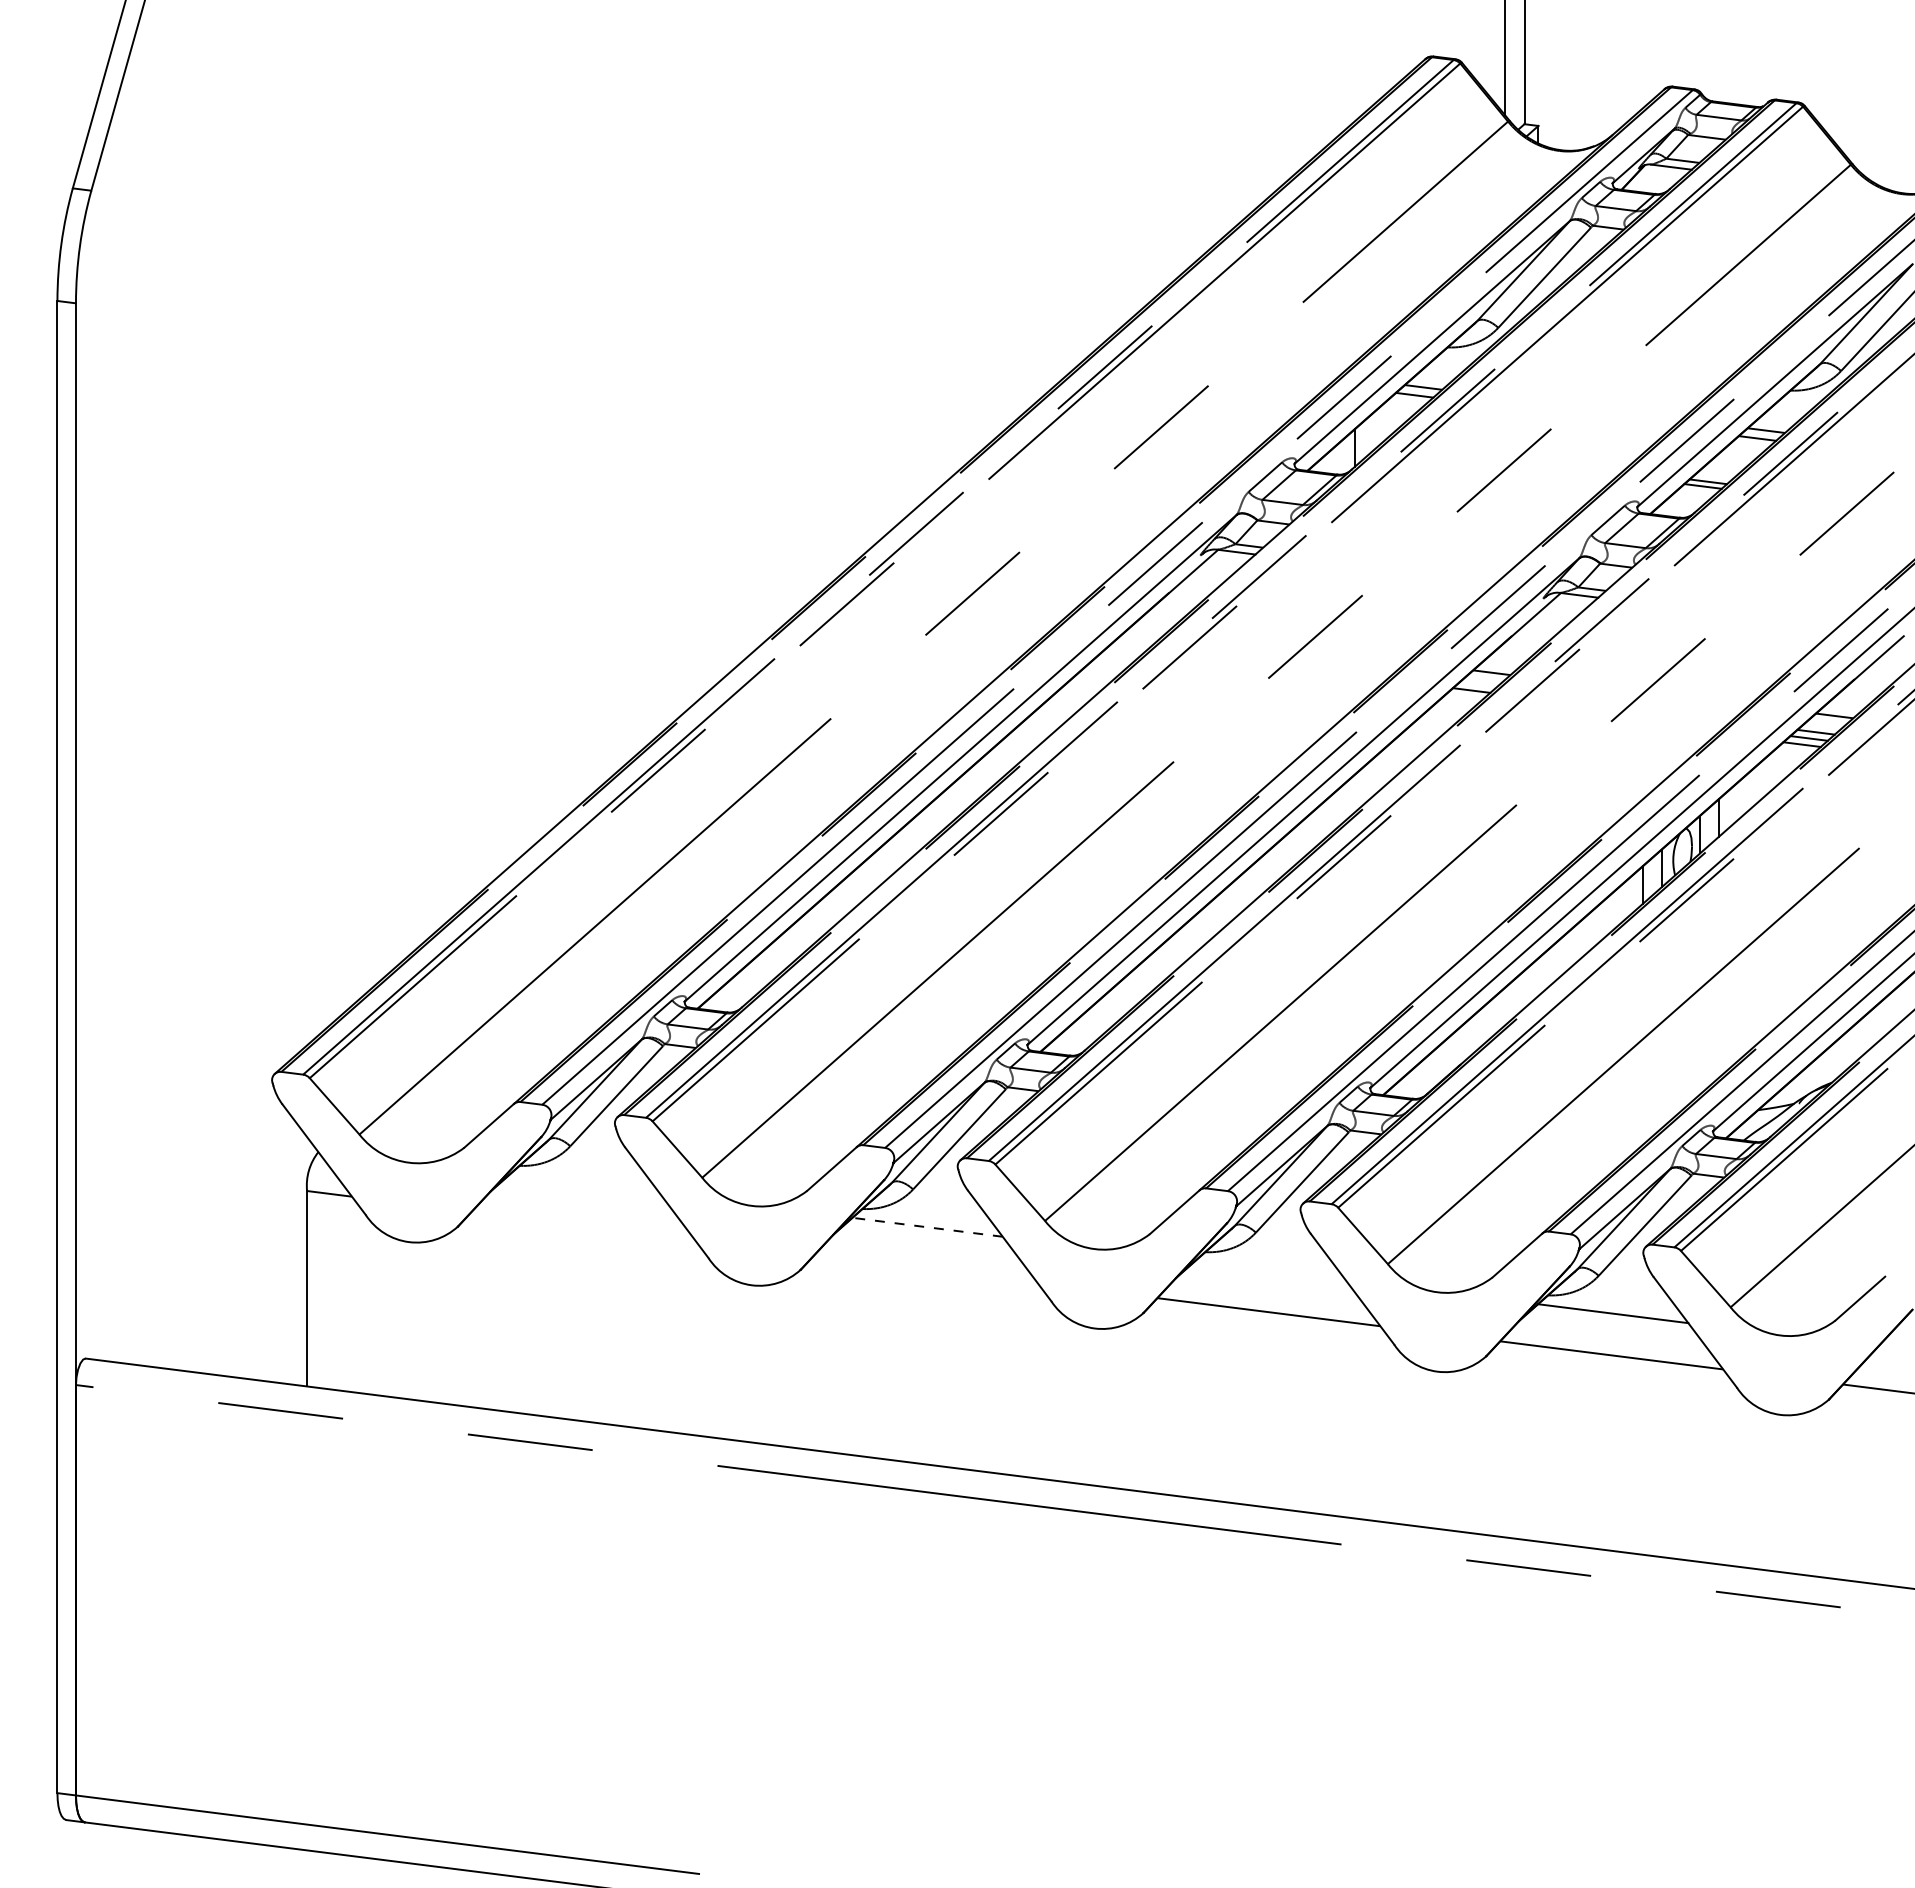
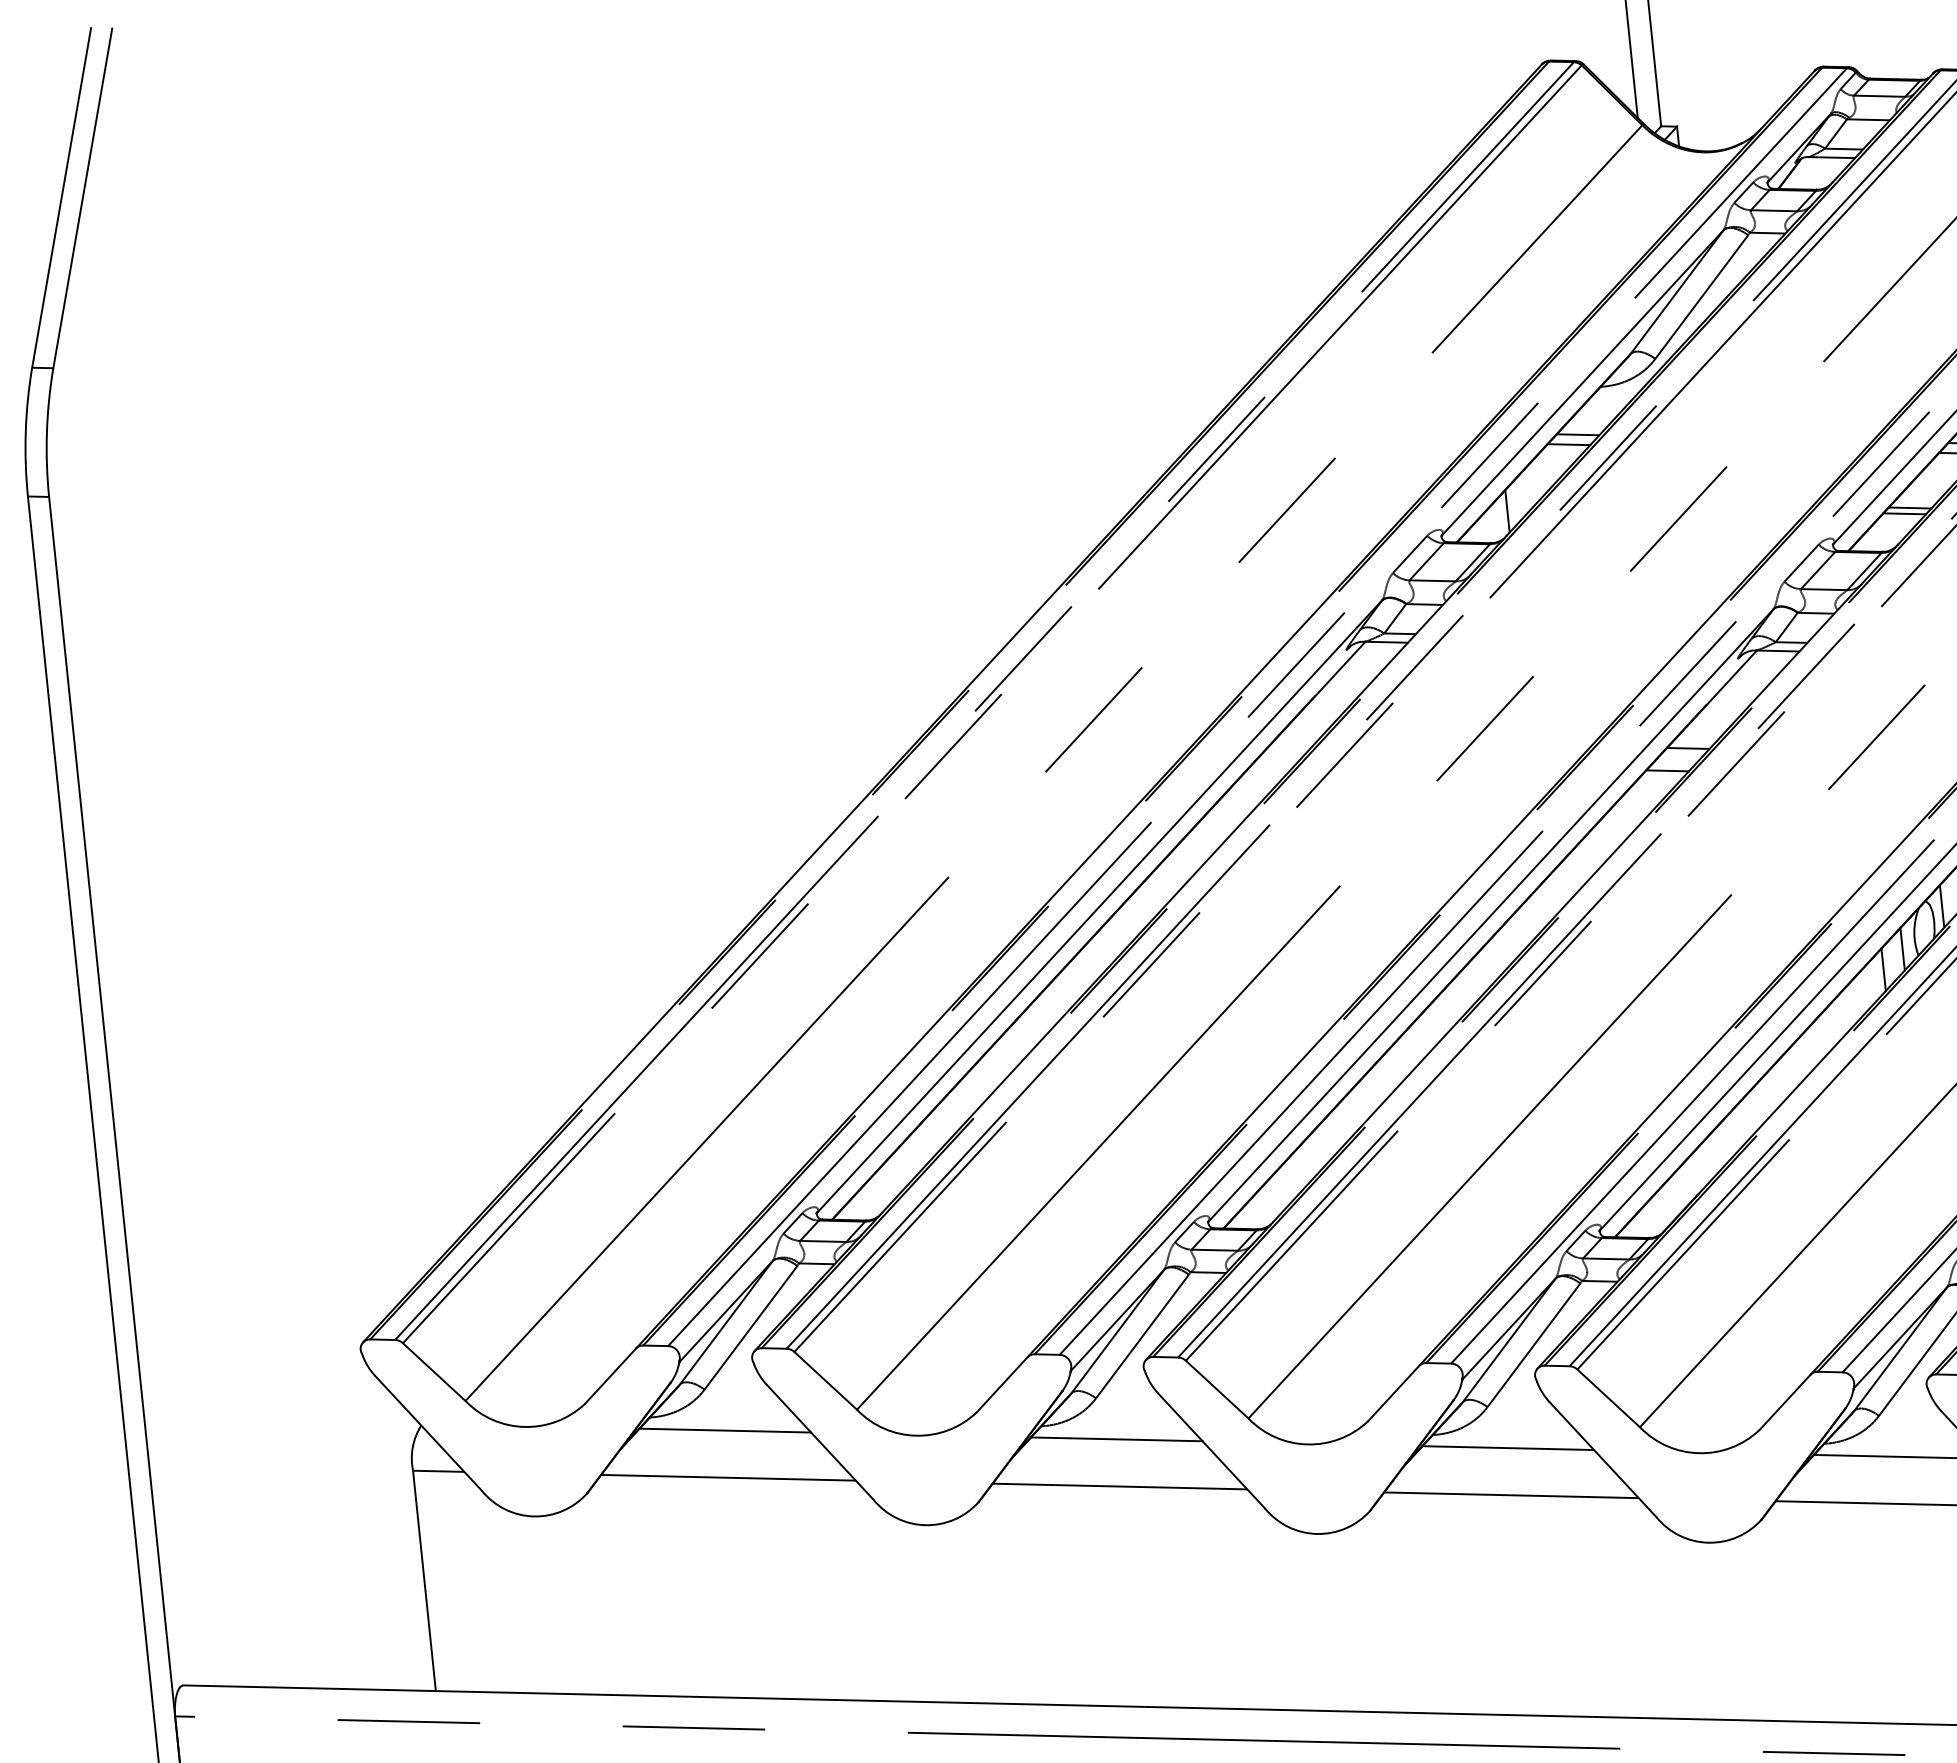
line: (584, 1183) -> (724, 1429), added
line: (582, 1225) -> (727, 1477), added
line: (927, 1227) -> (1116, 1439), dashed -> solid
line: (925, 1268) -> (1119, 1486), added
line: (1270, 1270) -> (1508, 1448), added

